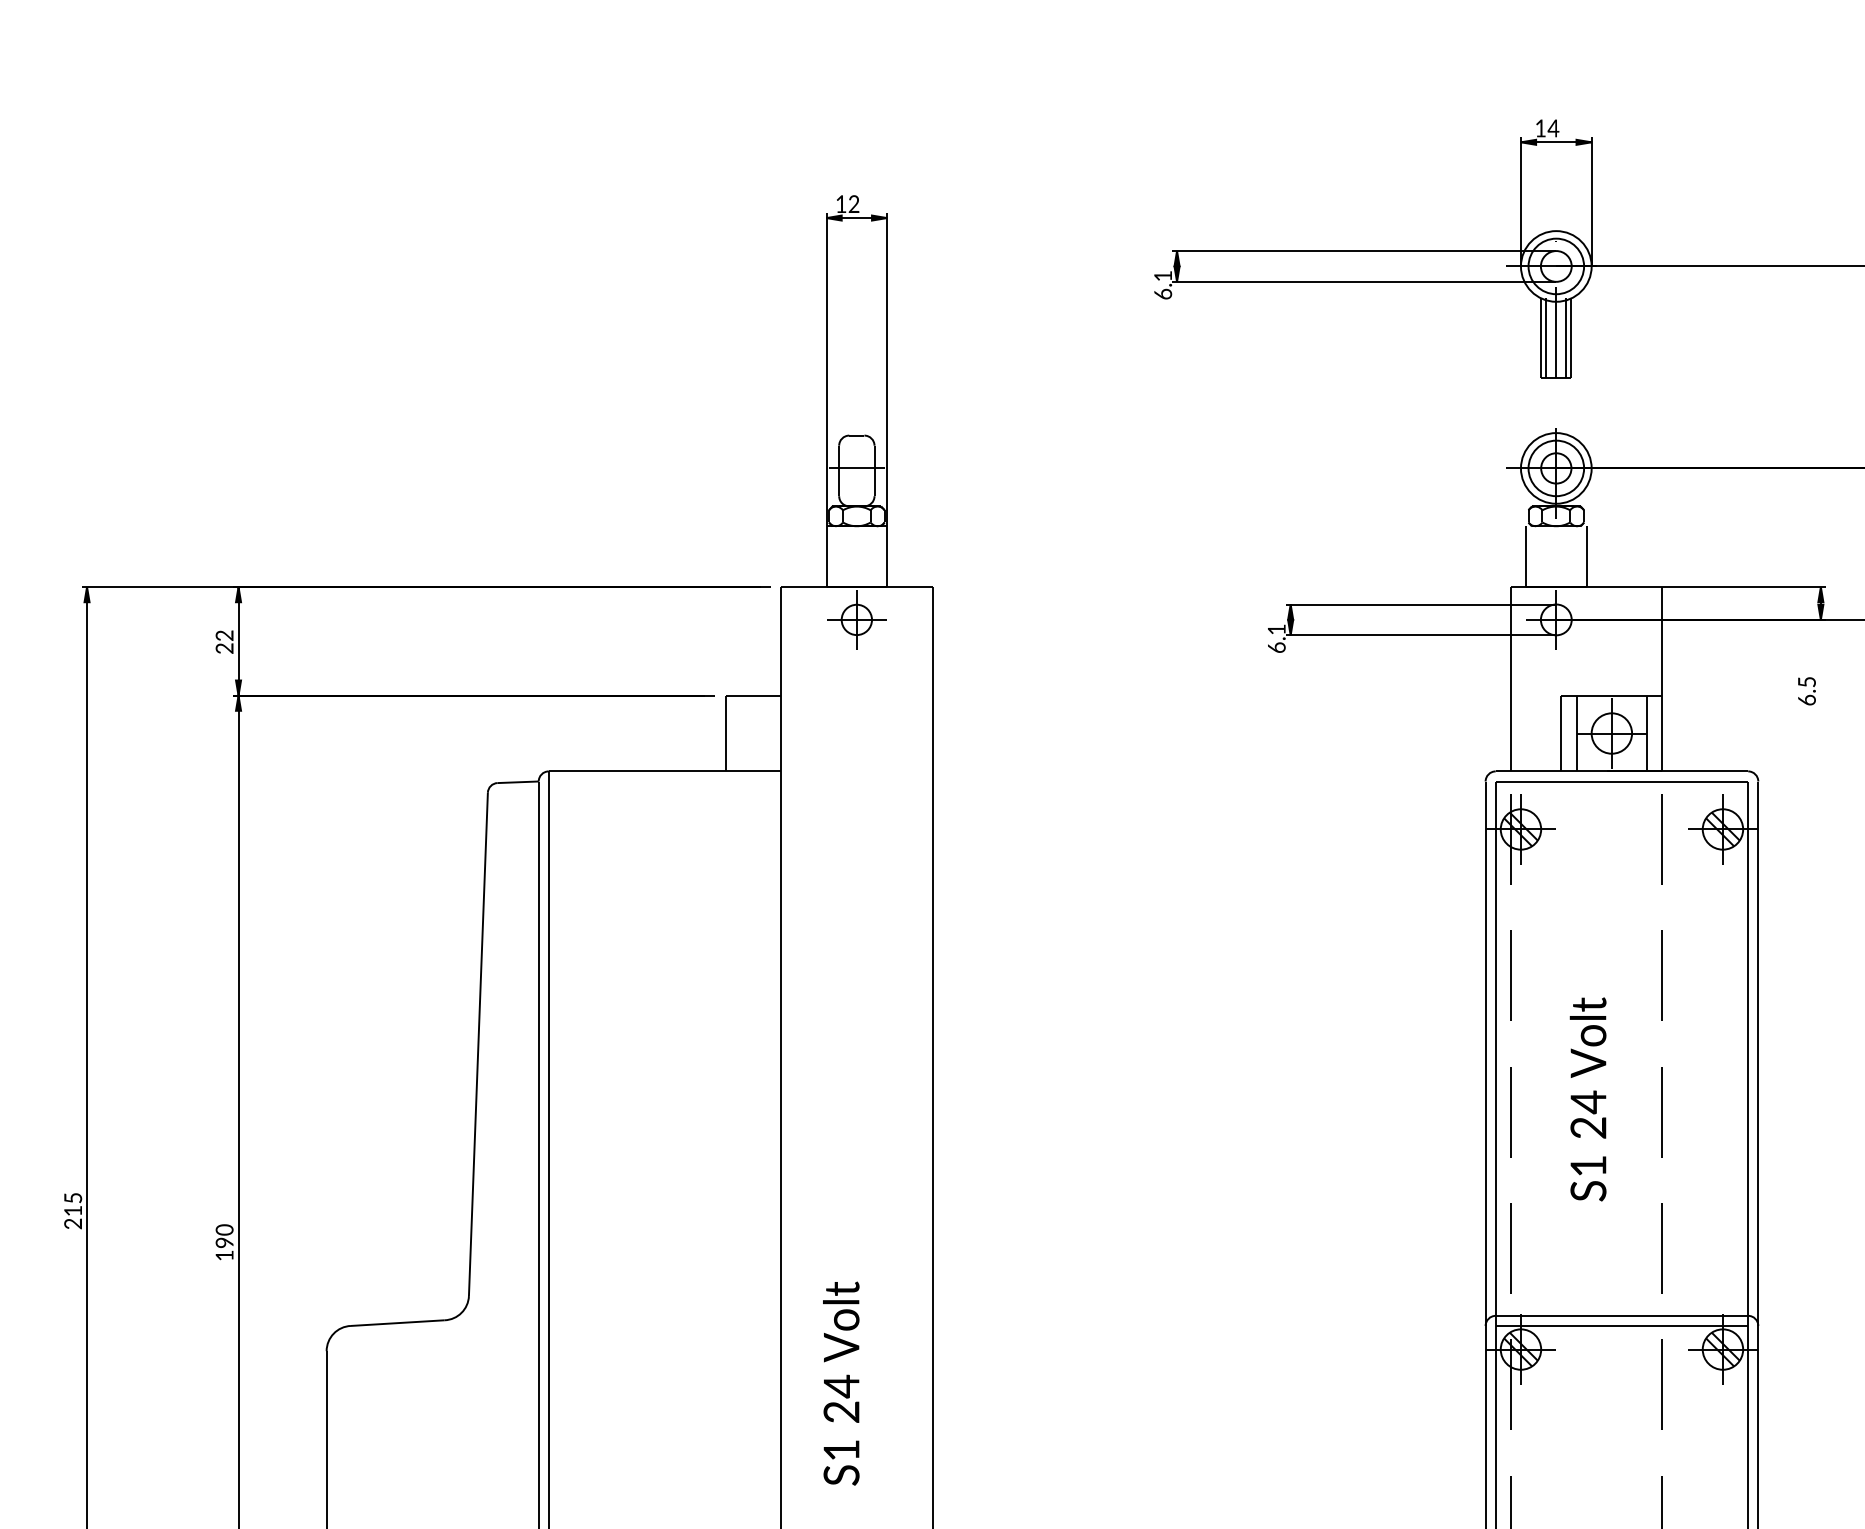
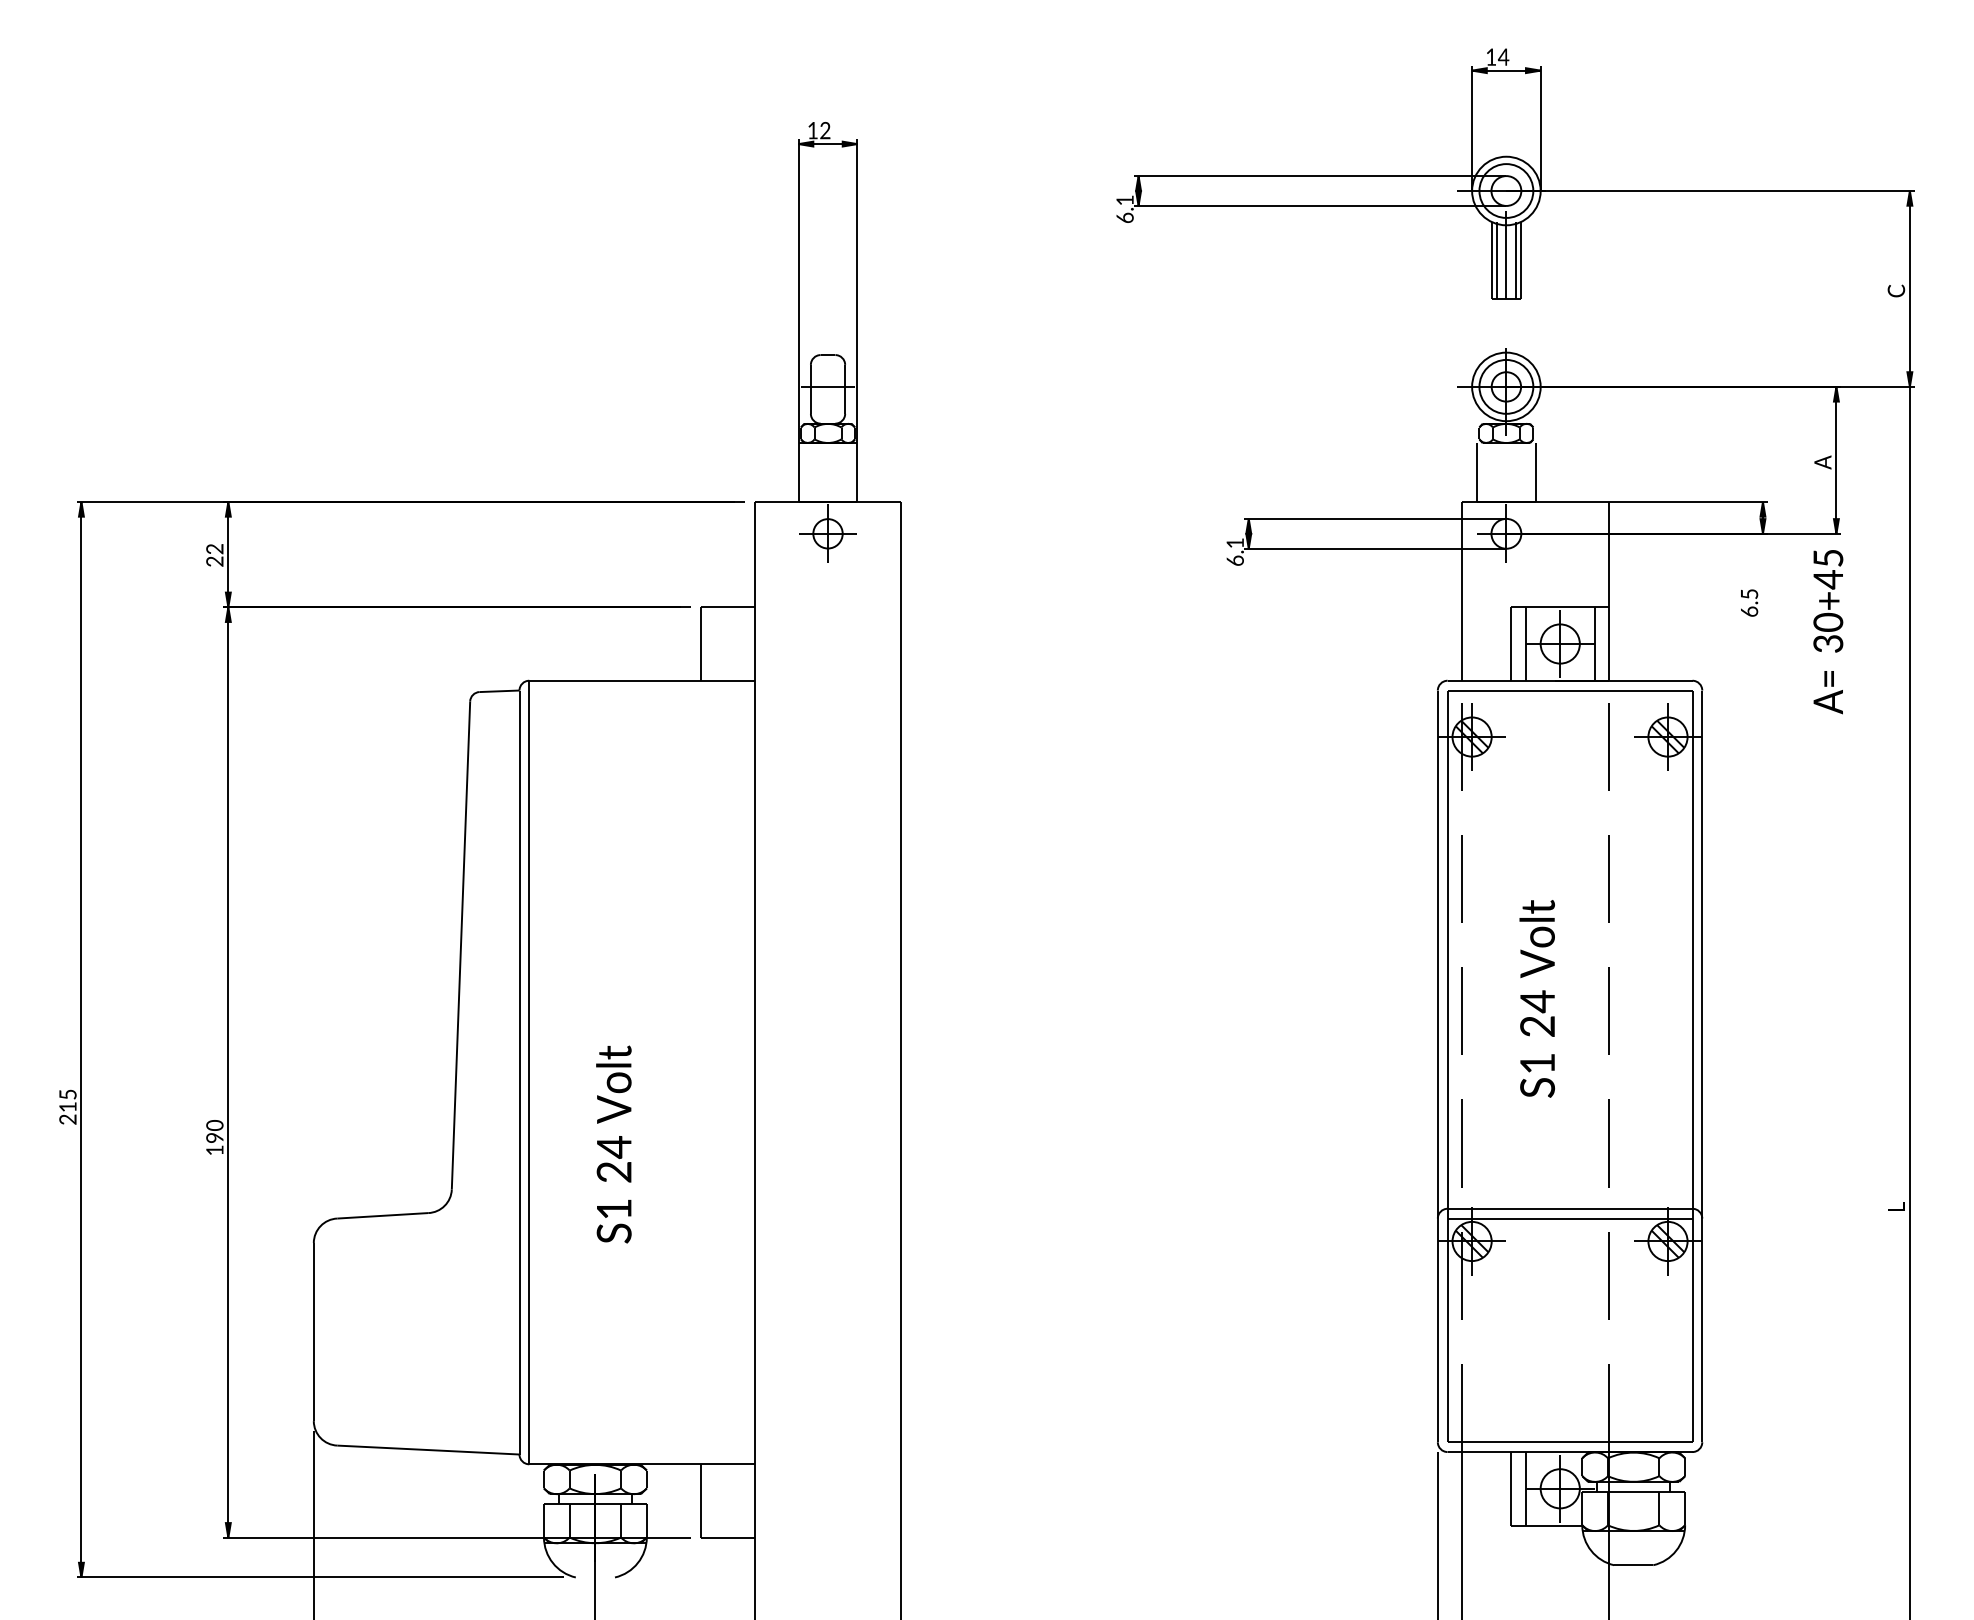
text: (840, 1383) -> (613, 1144), moved

